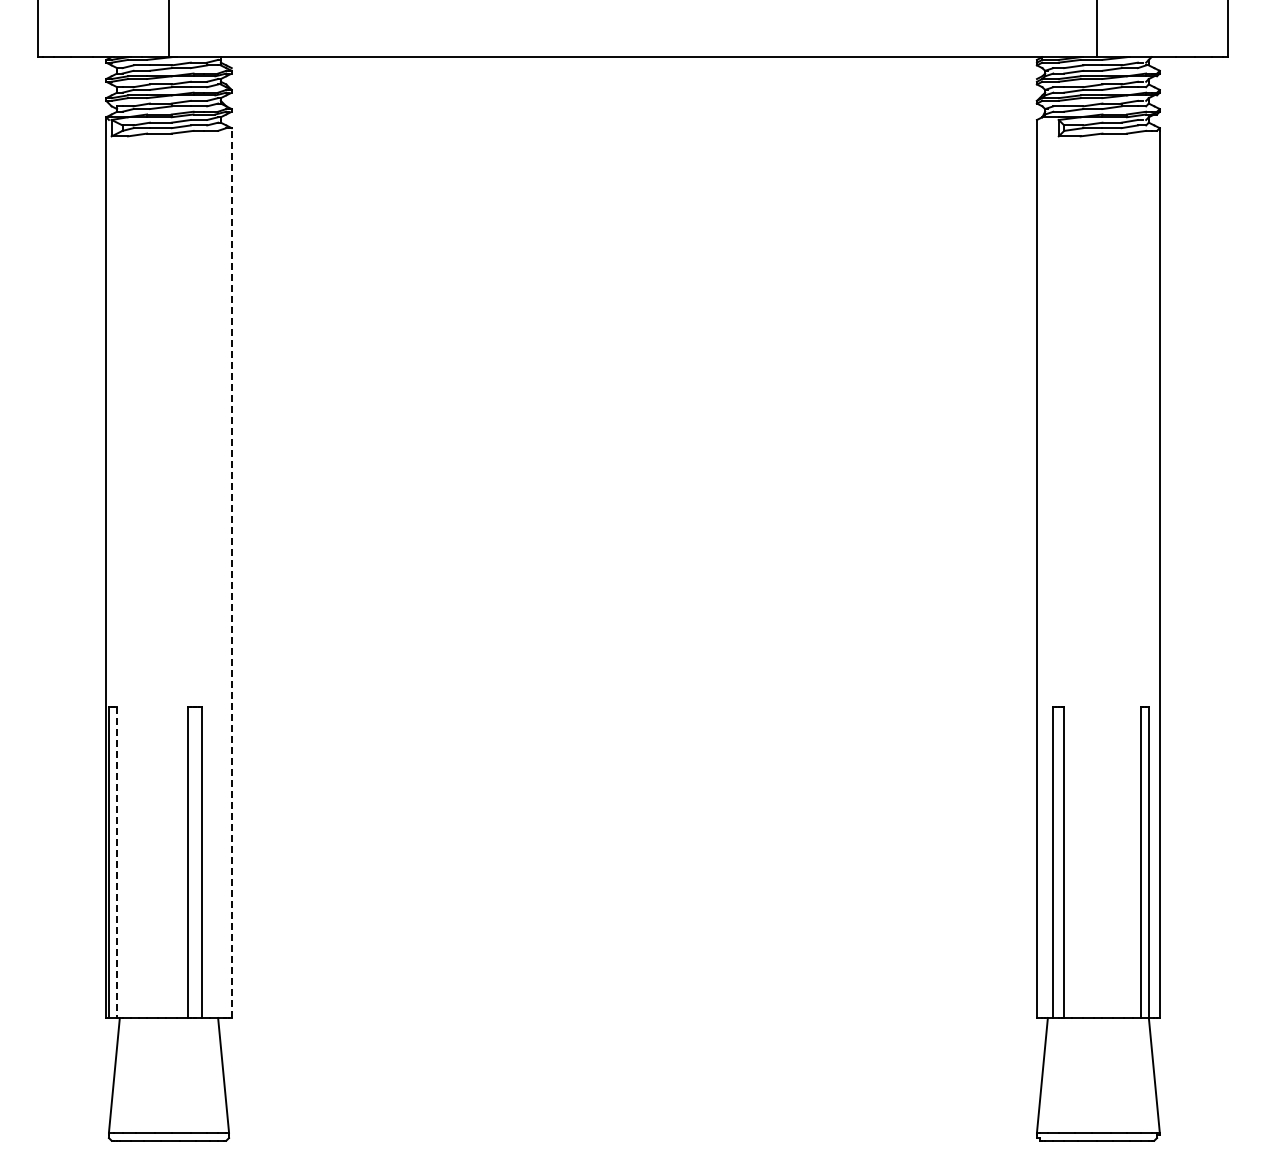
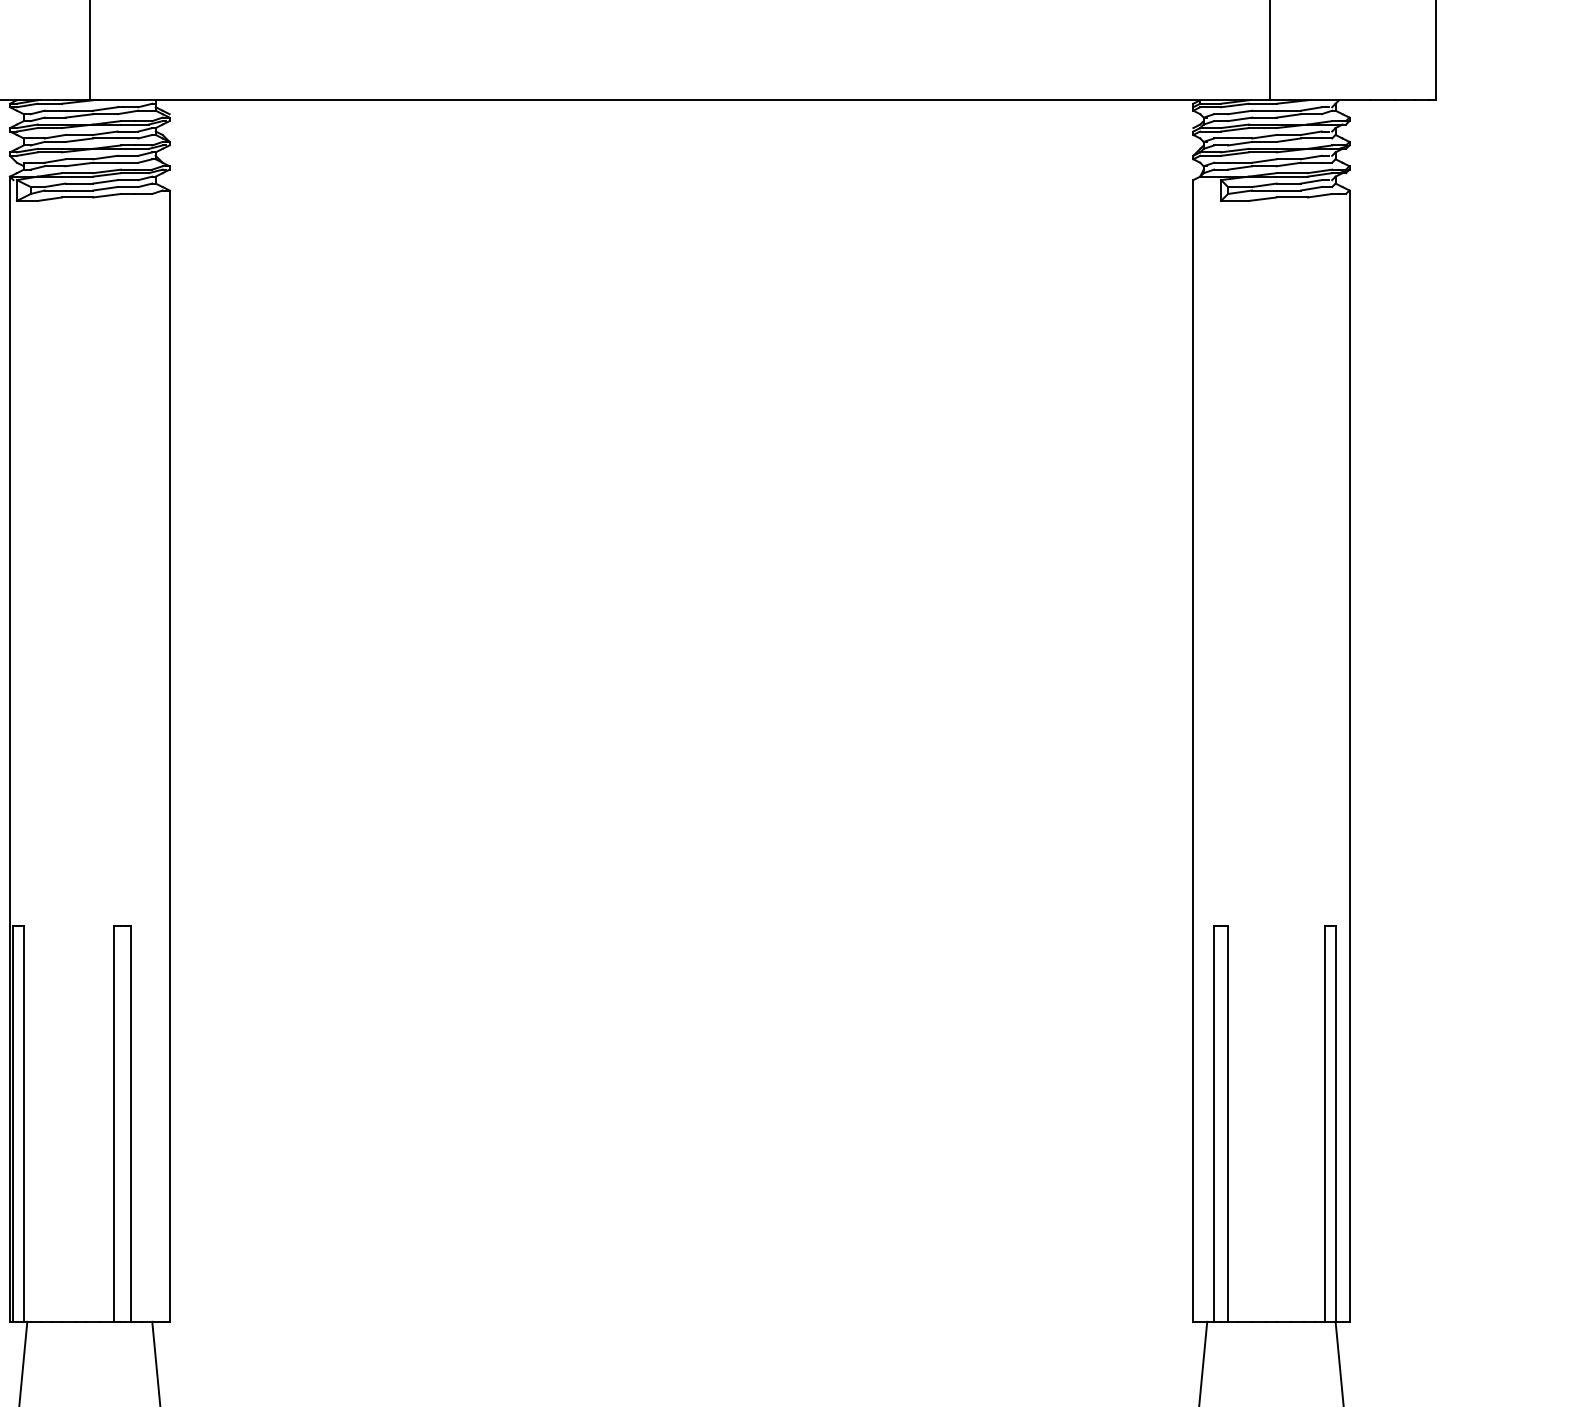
line: (231, 573) -> (169, 756), dashed -> solid
line: (117, 862) -> (24, 1124), dashed -> solid

